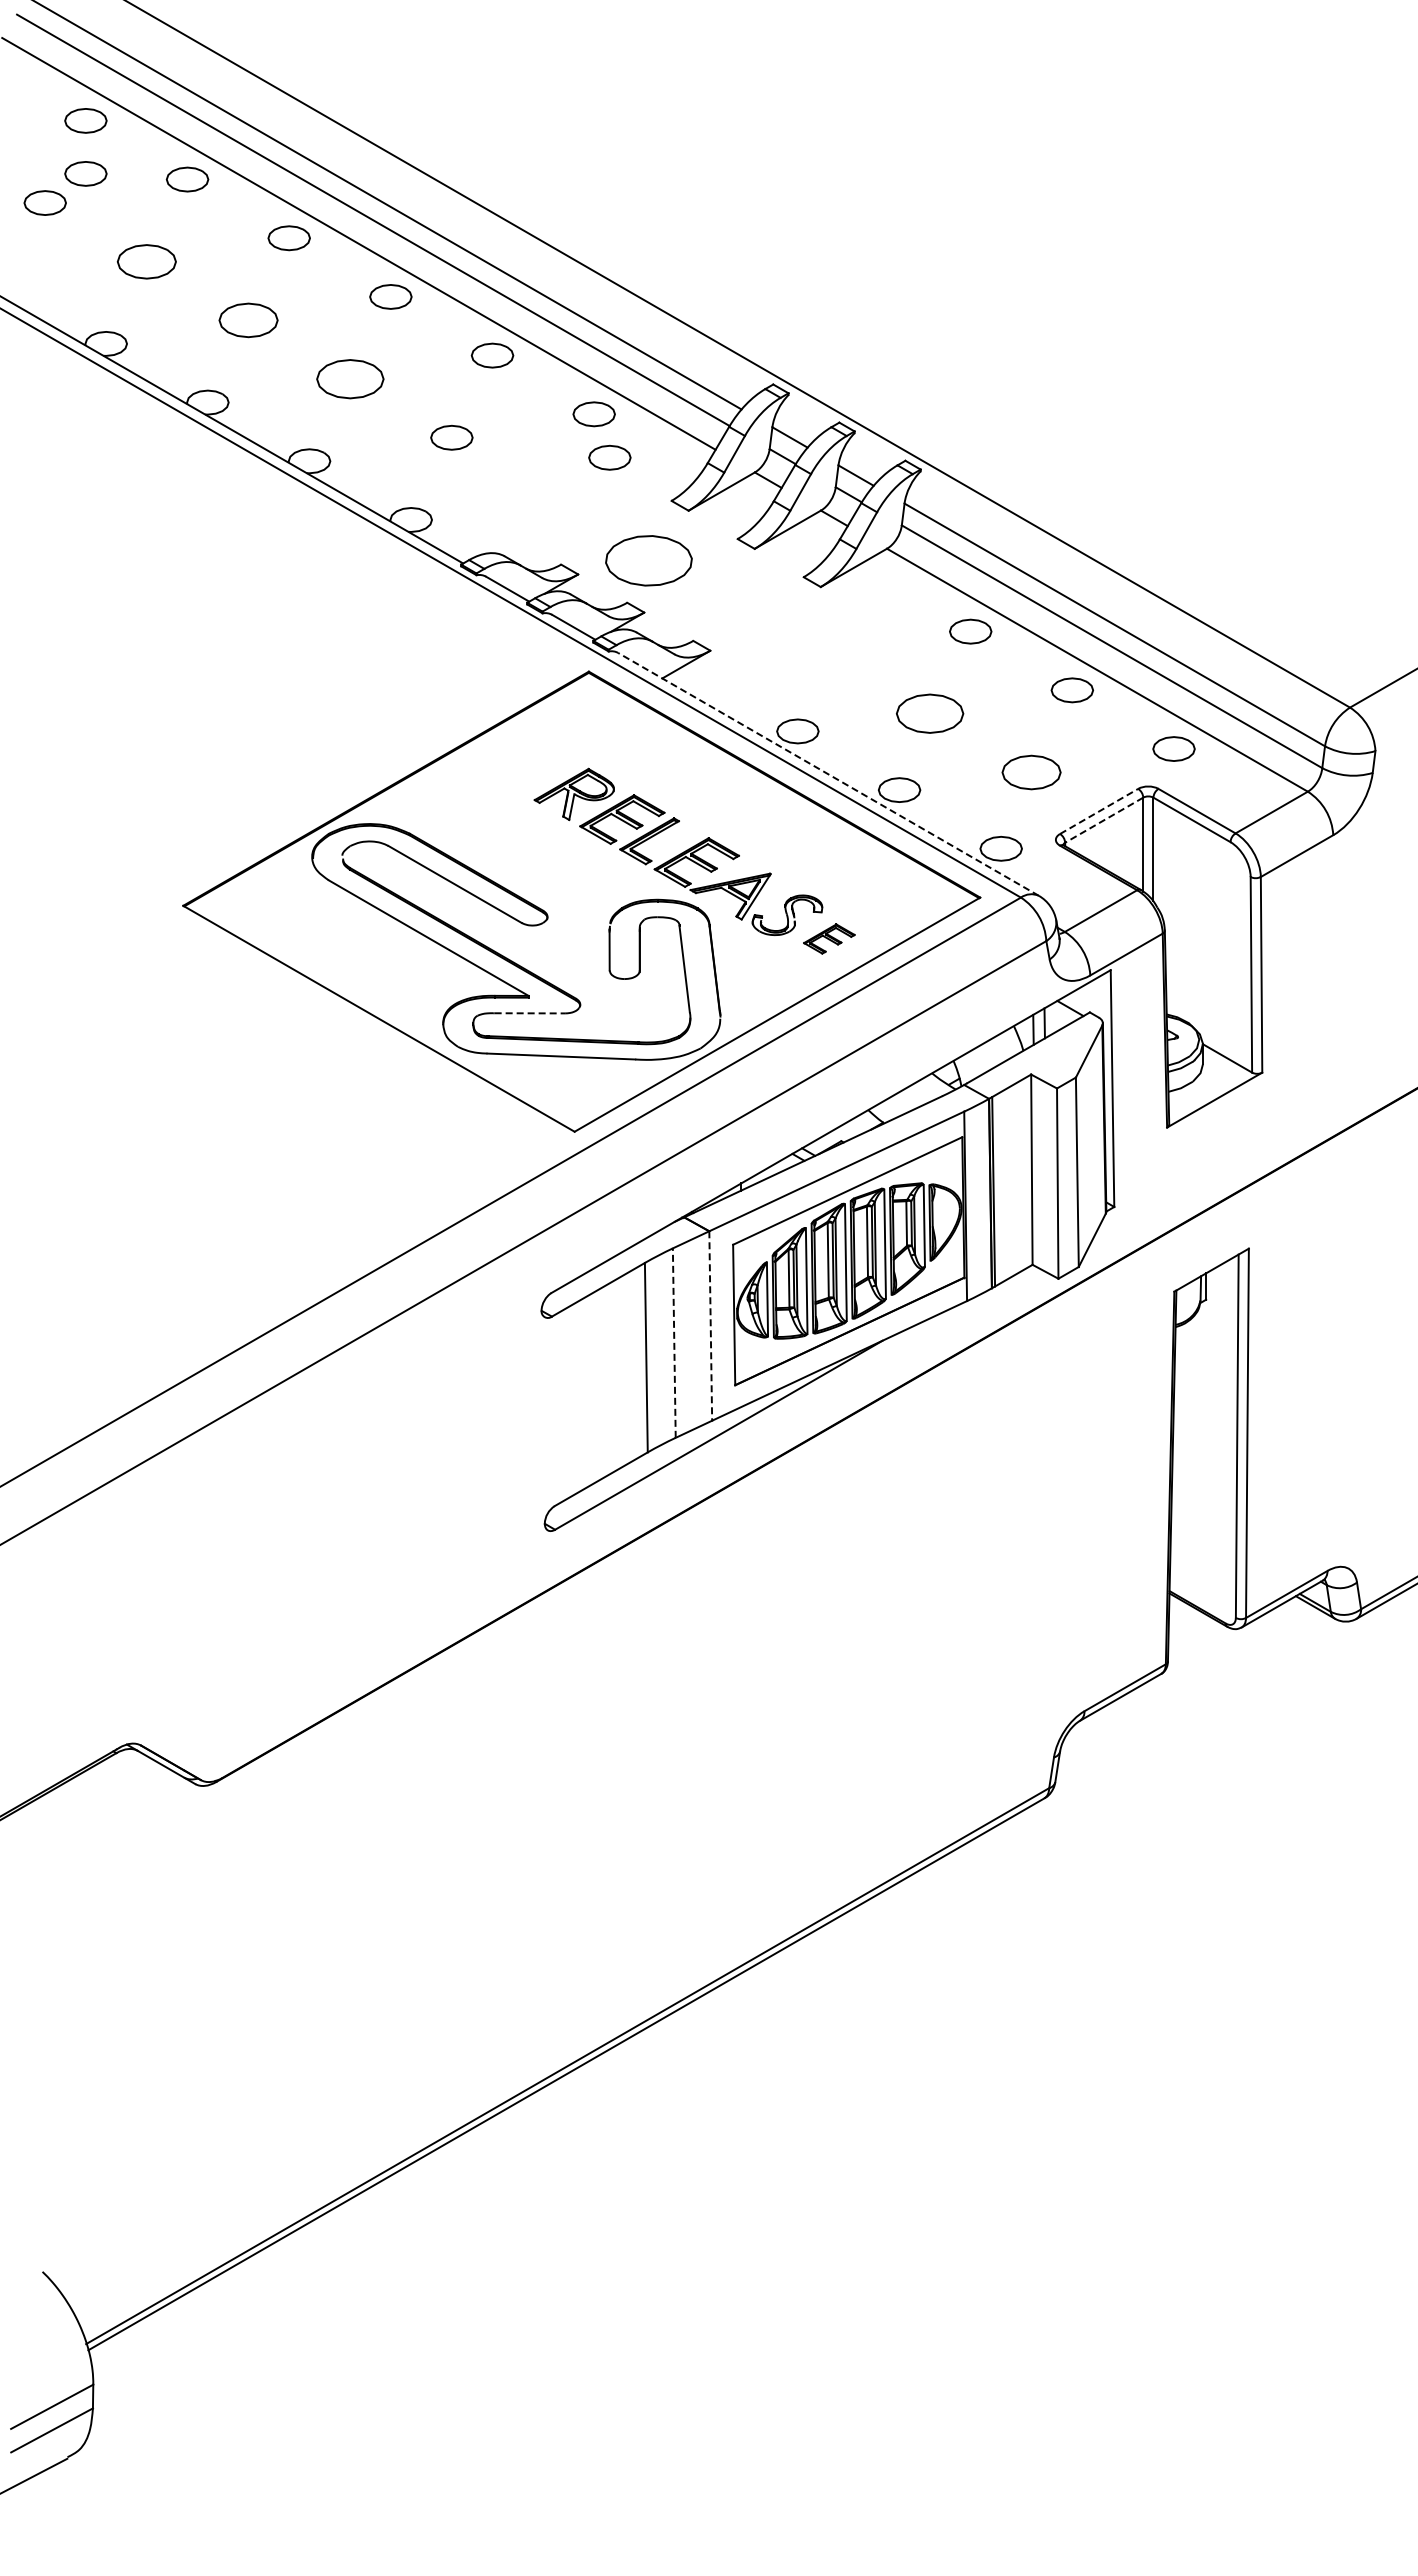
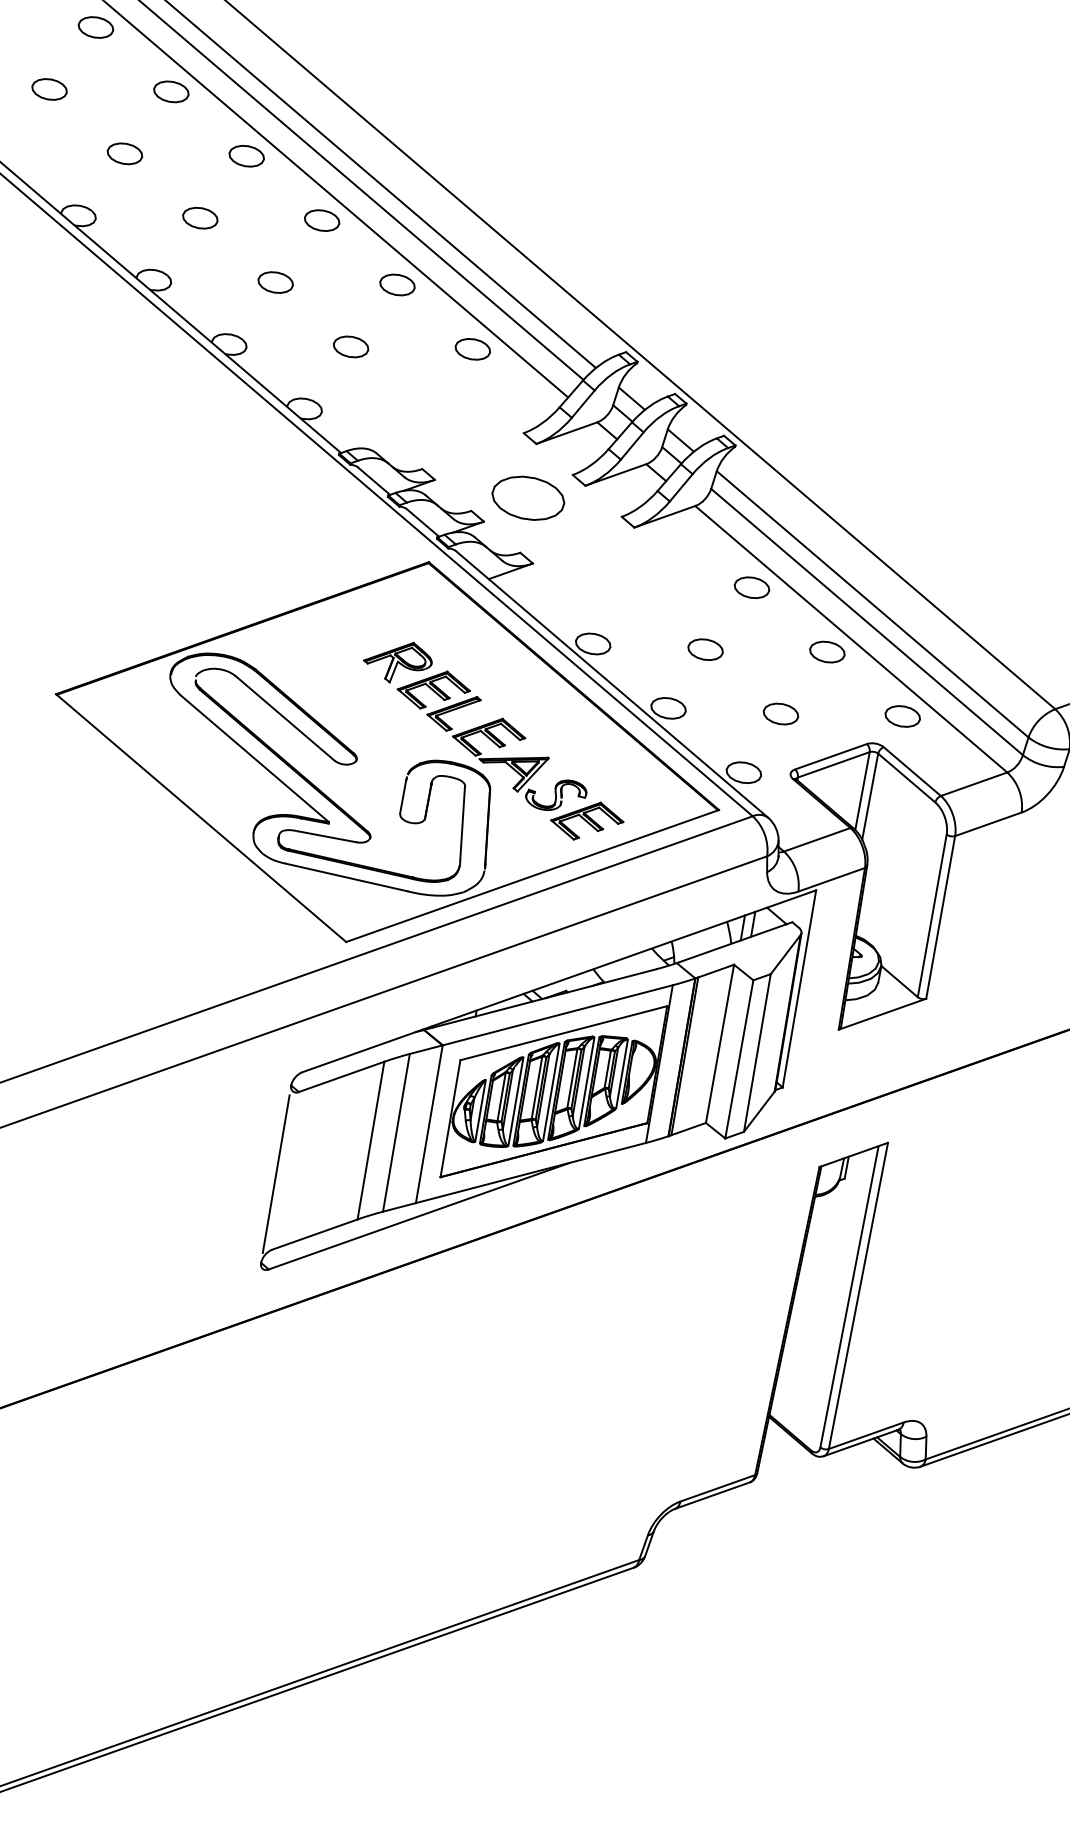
part: (85, 173) -> (87, 71), removed
part: (146, 261) -> (124, 153), size x0.71
part: (248, 320) -> (200, 218), size x0.71
part: (349, 378) -> (275, 281), size x0.62
part: (609, 457) -> (478, 387), removed
part: (648, 560) -> (528, 497), moved
part: (929, 713) -> (705, 649), size x0.62
part: (1031, 772) -> (780, 714), size x0.71
line: (828, 774) -> (611, 684), dashed -> solid
line: (1099, 811) -> (831, 756), dashed -> solid
line: (1103, 820) -> (833, 764), dashed -> solid
part: (829, 938) -> (587, 820), size x1.67
line: (530, 1013) -> (327, 837), dashed -> solid
line: (710, 1326) -> (429, 1124), dashed -> solid
line: (674, 1343) -> (396, 1133), dashed -> solid
line: (542, 1416) -> (275, 1173), added

